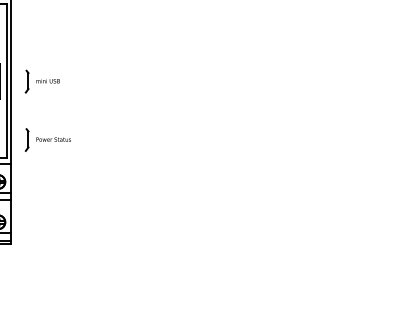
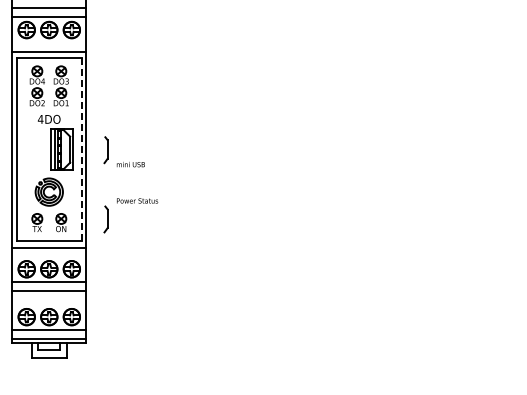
line: (6, 81) -> (81, 149), solid -> dashed
text: (47, 81) -> (130, 164), moved
text: (53, 139) -> (137, 200), moved

